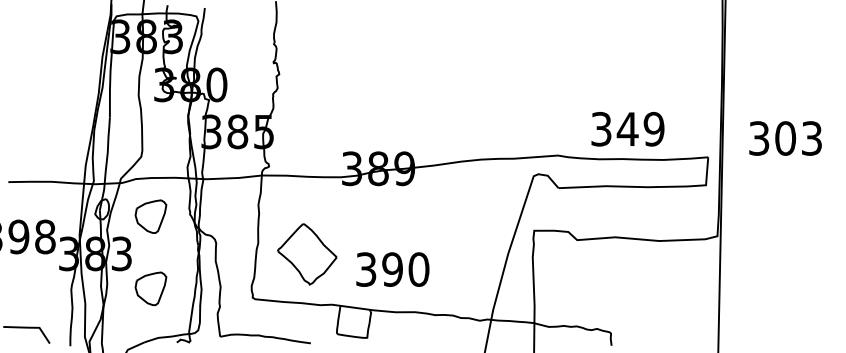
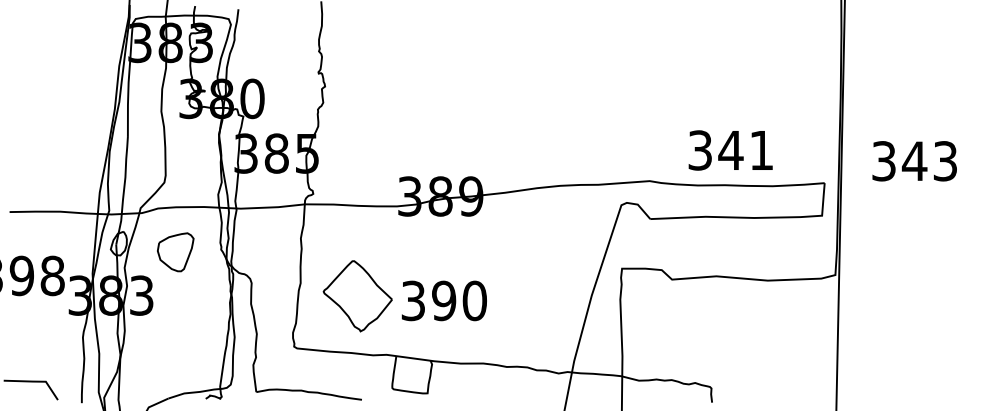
text: (653, 129) -> (761, 150), 349 -> 341
text: (785, 138) -> (914, 161), 303 -> 343
text: (392, 269) -> (443, 300), moved
part: (150, 288) -> (175, 336), removed

